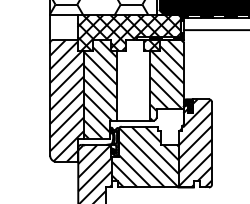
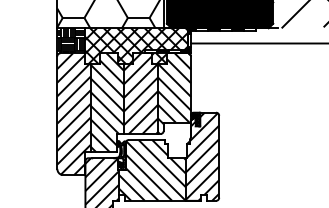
hatch: (63, 29) -> (70, 42), added
hatch: (133, 80) -> (140, 93), added

